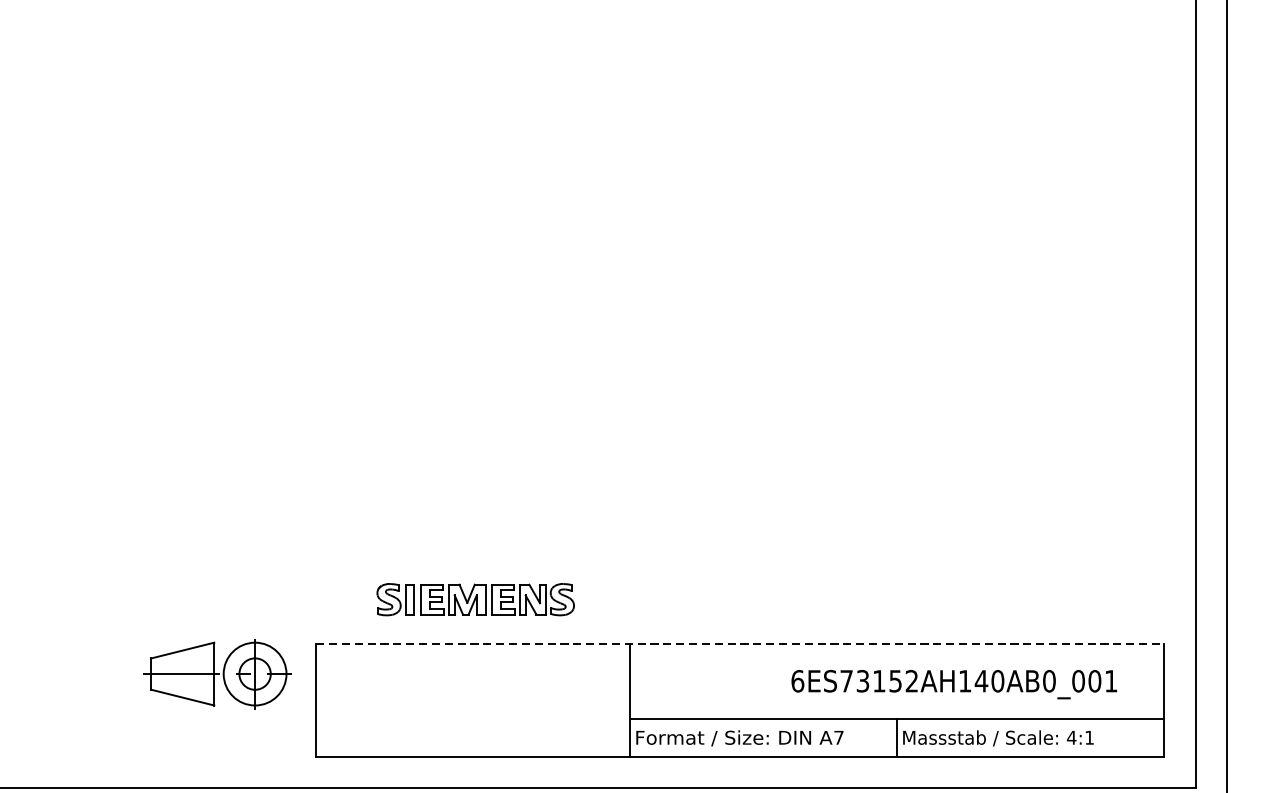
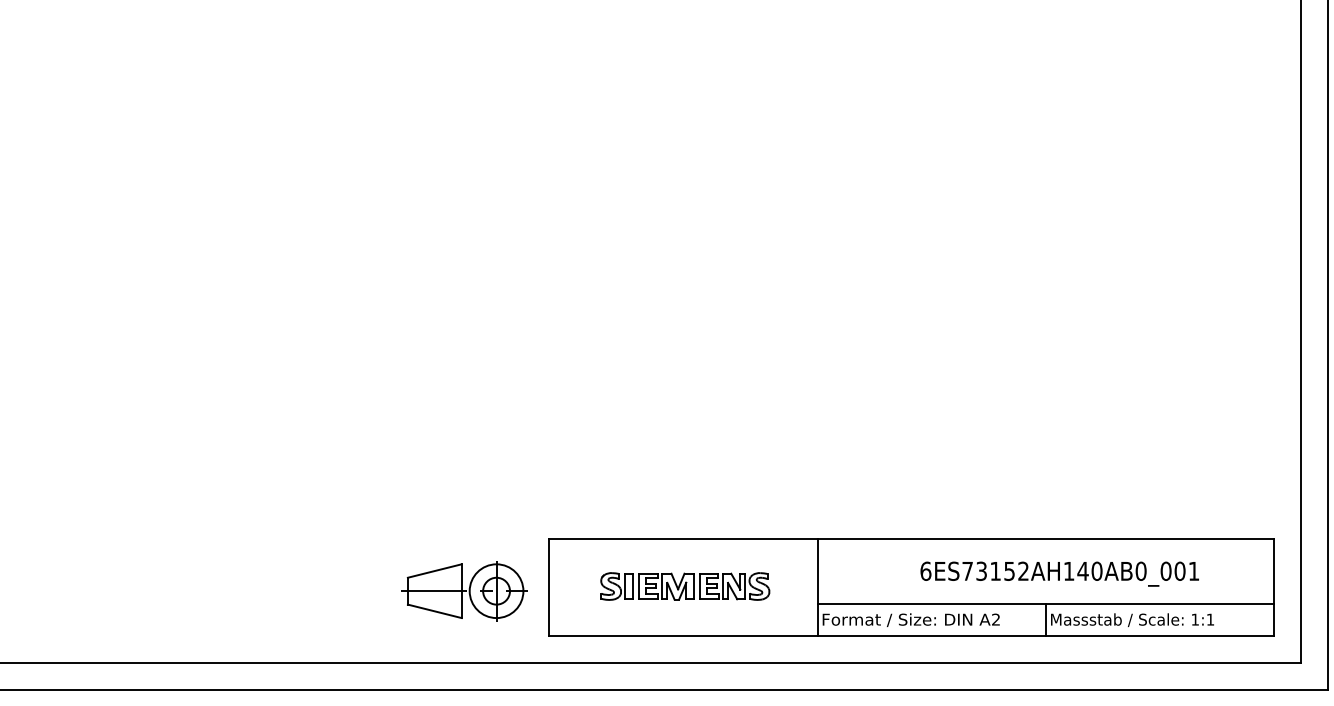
part: (475, 599) -> (685, 586), moved
line: (740, 644) -> (911, 539), dashed -> solid
part: (217, 674) -> (464, 591), moved
text: (953, 683) -> (1059, 573), moved
text: (838, 737) -> (995, 619), A7 -> A2
text: (1072, 737) -> (1195, 619), 4:1 -> 1:1

